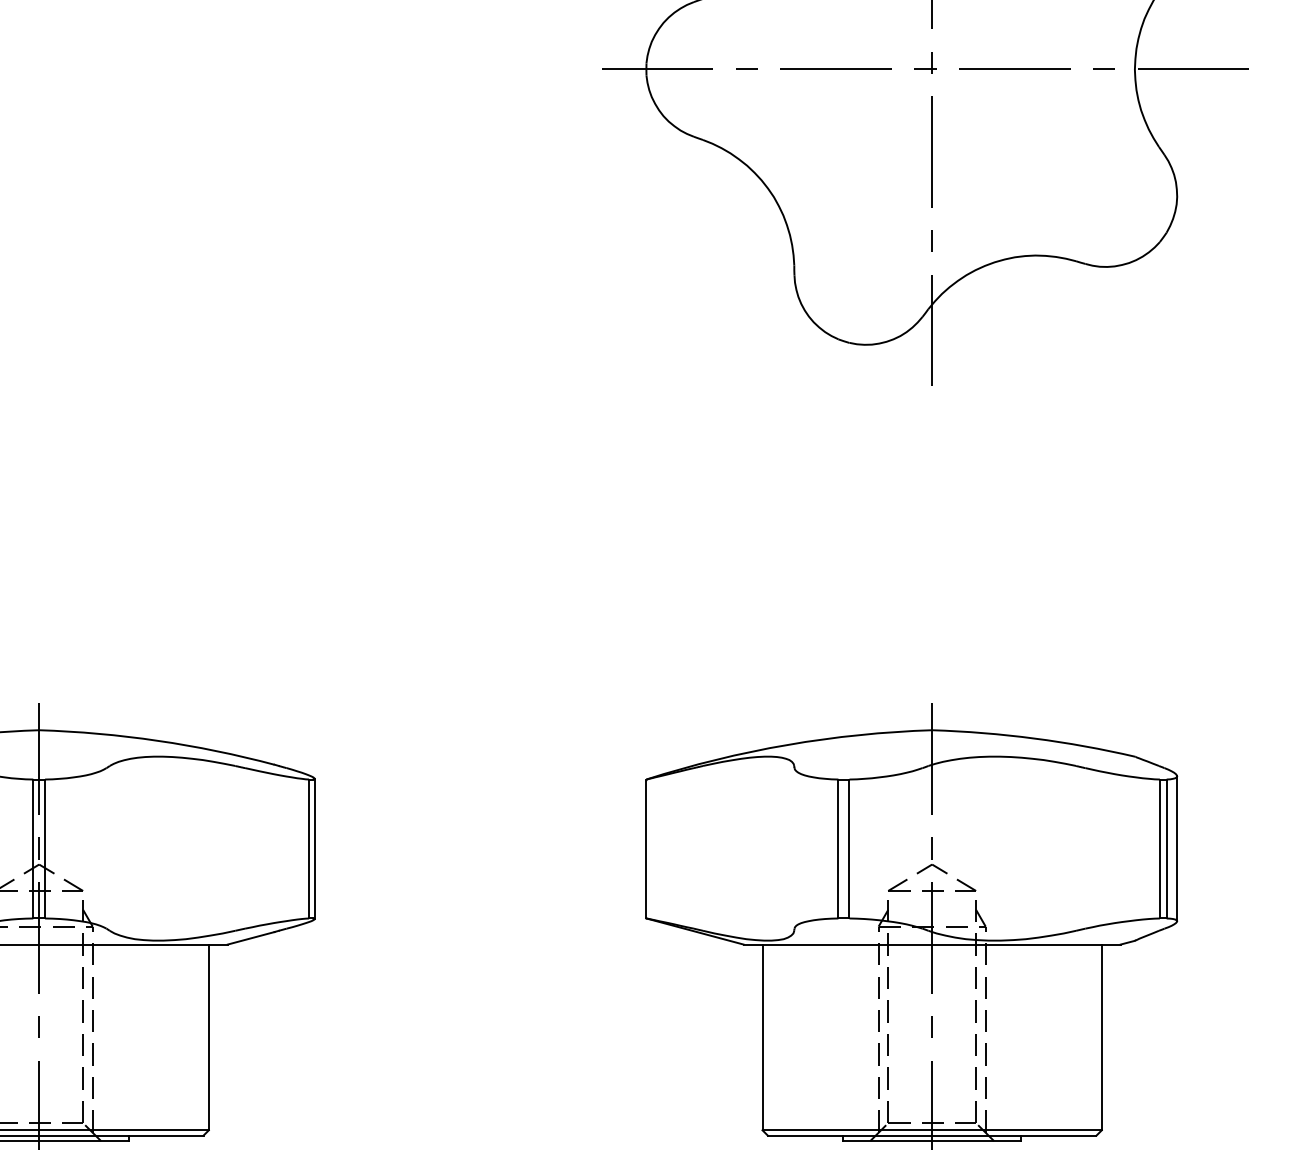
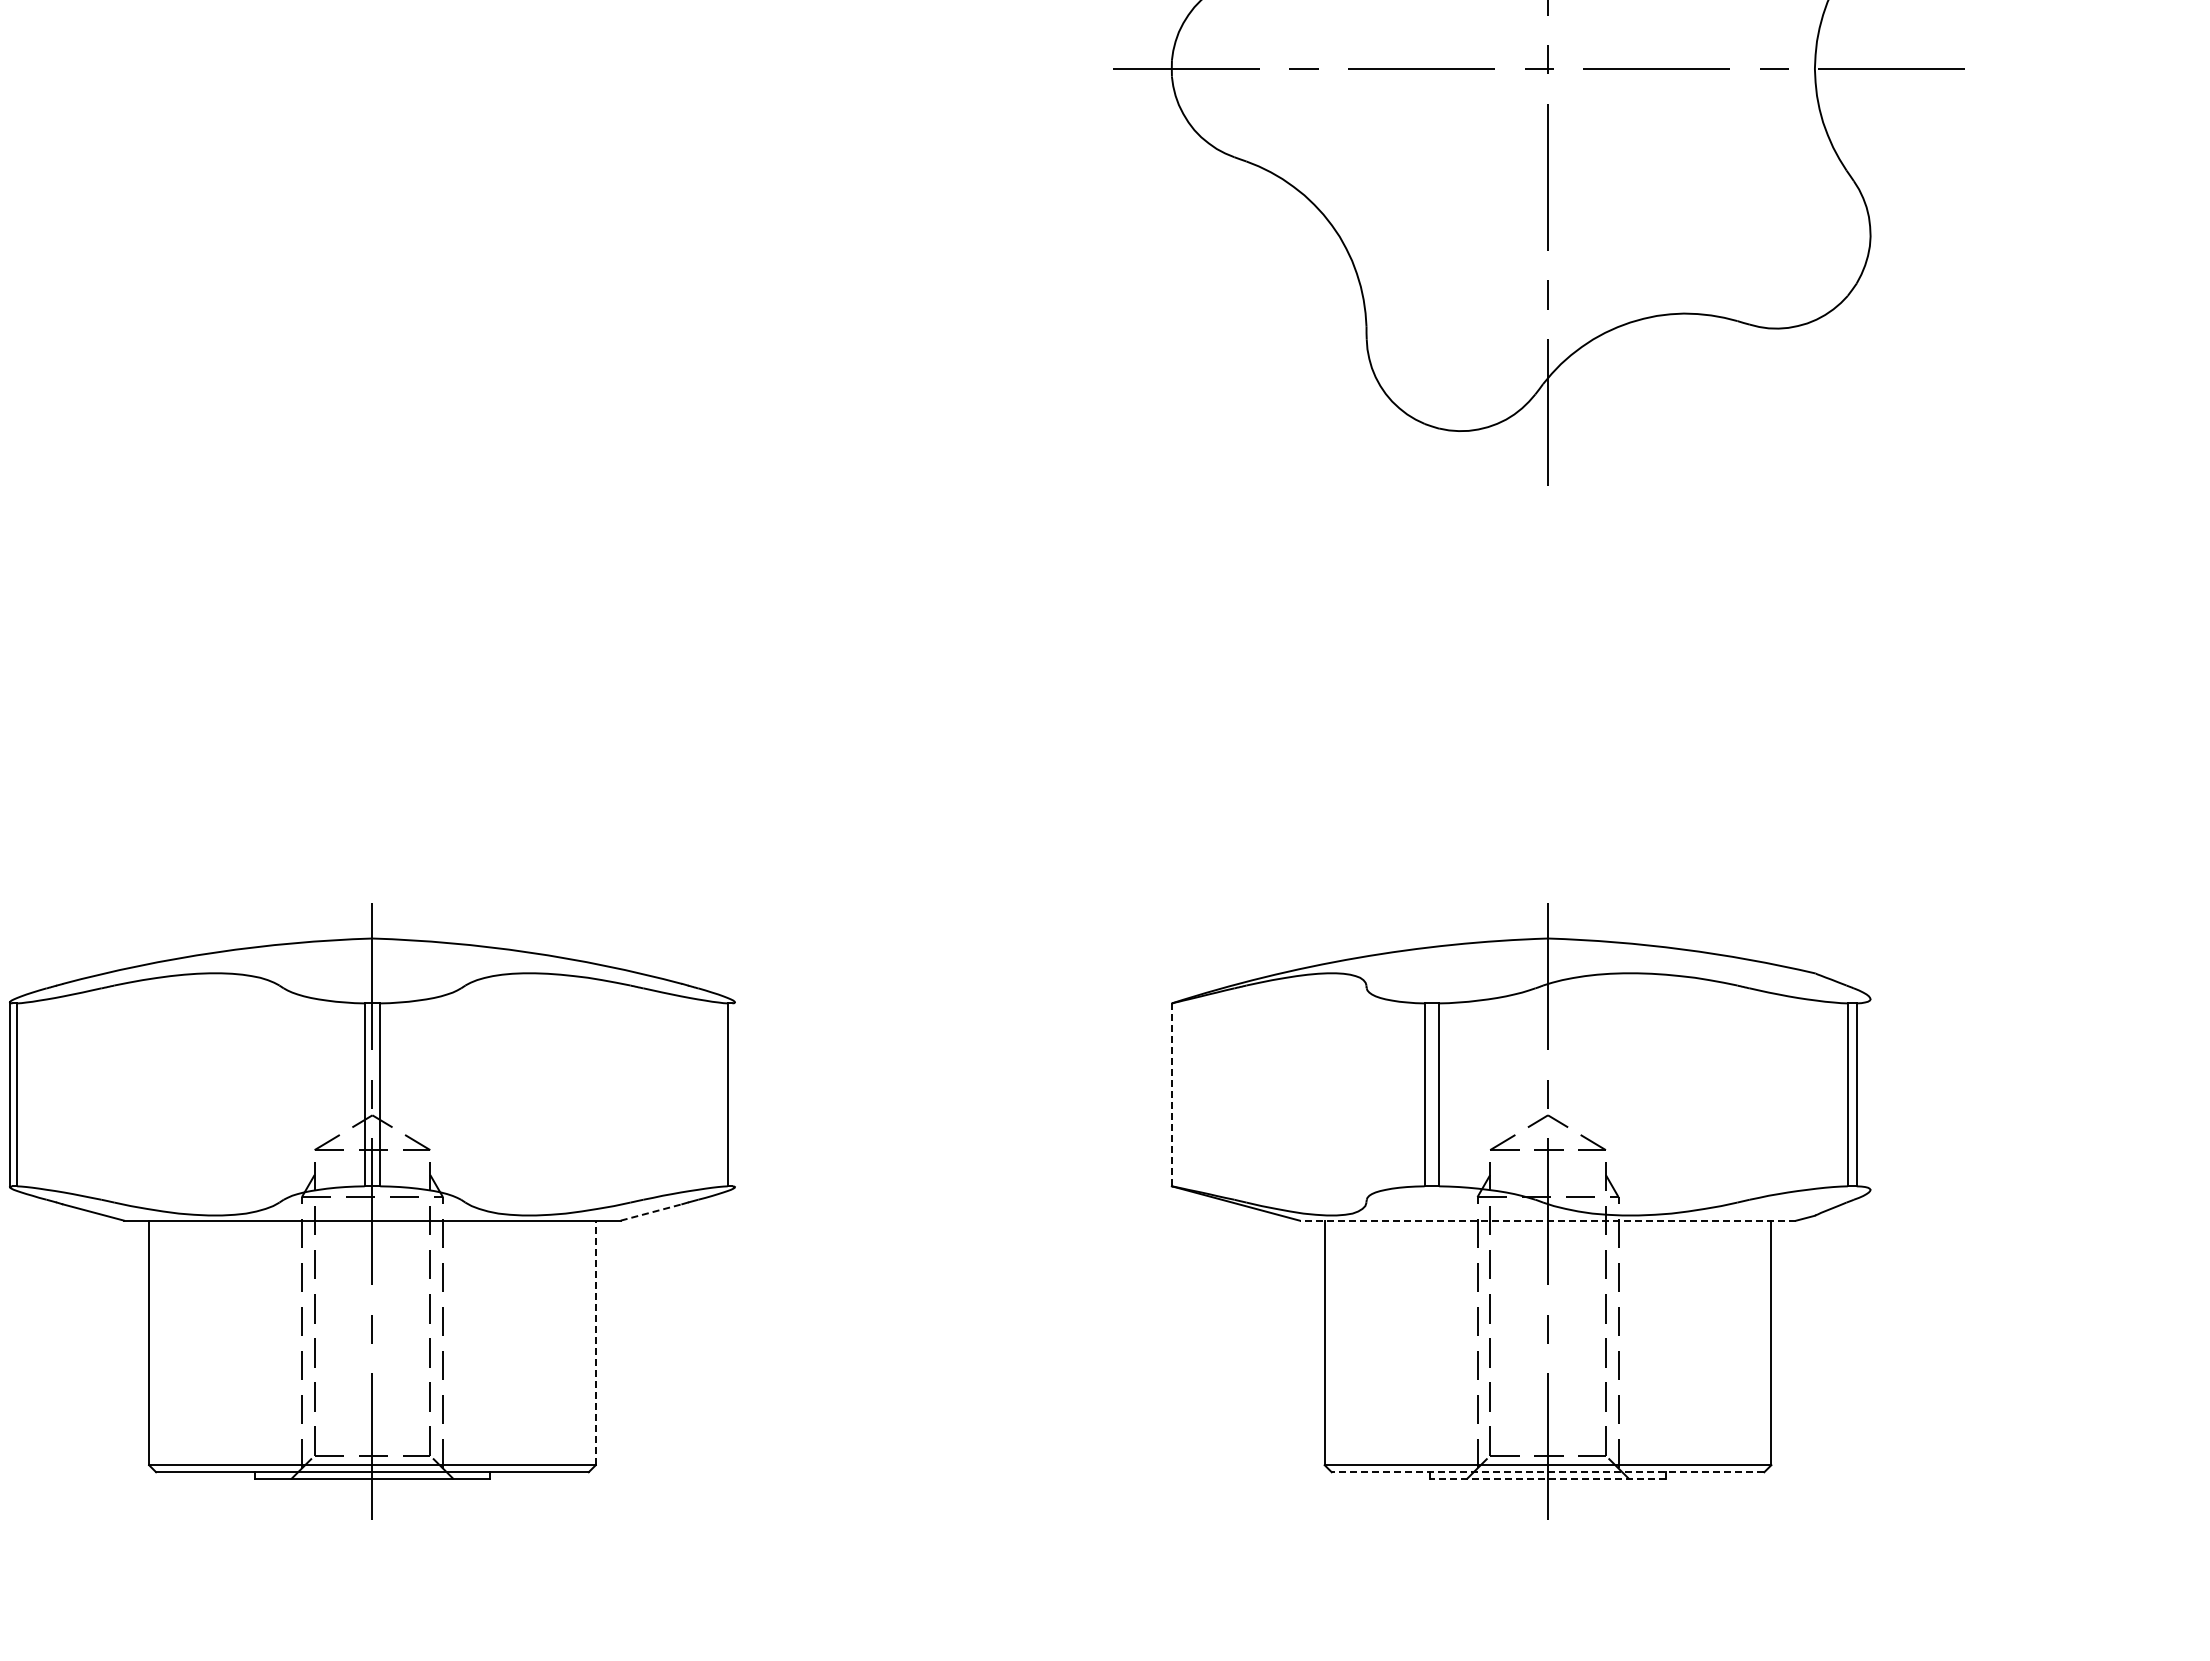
line: (314, 848) -> (735, 1094), removed
line: (1177, 848) -> (1870, 1094), removed
line: (646, 849) -> (1171, 1095), solid -> dashed
line: (251, 938) -> (651, 1212), solid -> dashed
line: (931, 944) -> (1547, 1220), solid -> dashed
line: (208, 1037) -> (595, 1342), solid -> dashed
line: (931, 1135) -> (1547, 1472), solid -> dashed
line: (932, 1141) -> (1548, 1479), solid -> dashed

